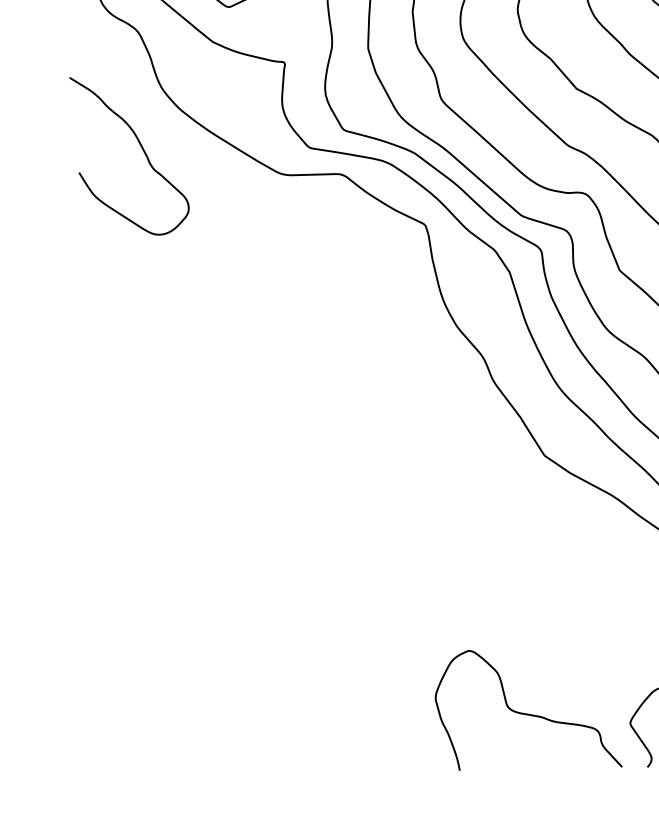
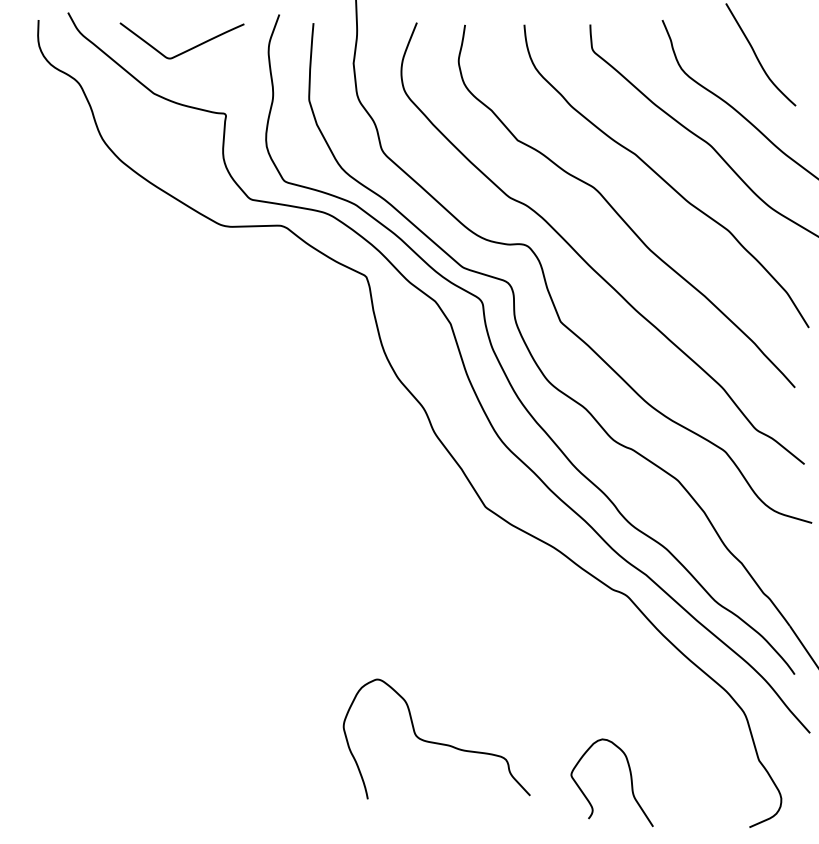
curve: (140, 146) -> (81, 198), removed
curve: (528, 713) -> (436, 742), moved

